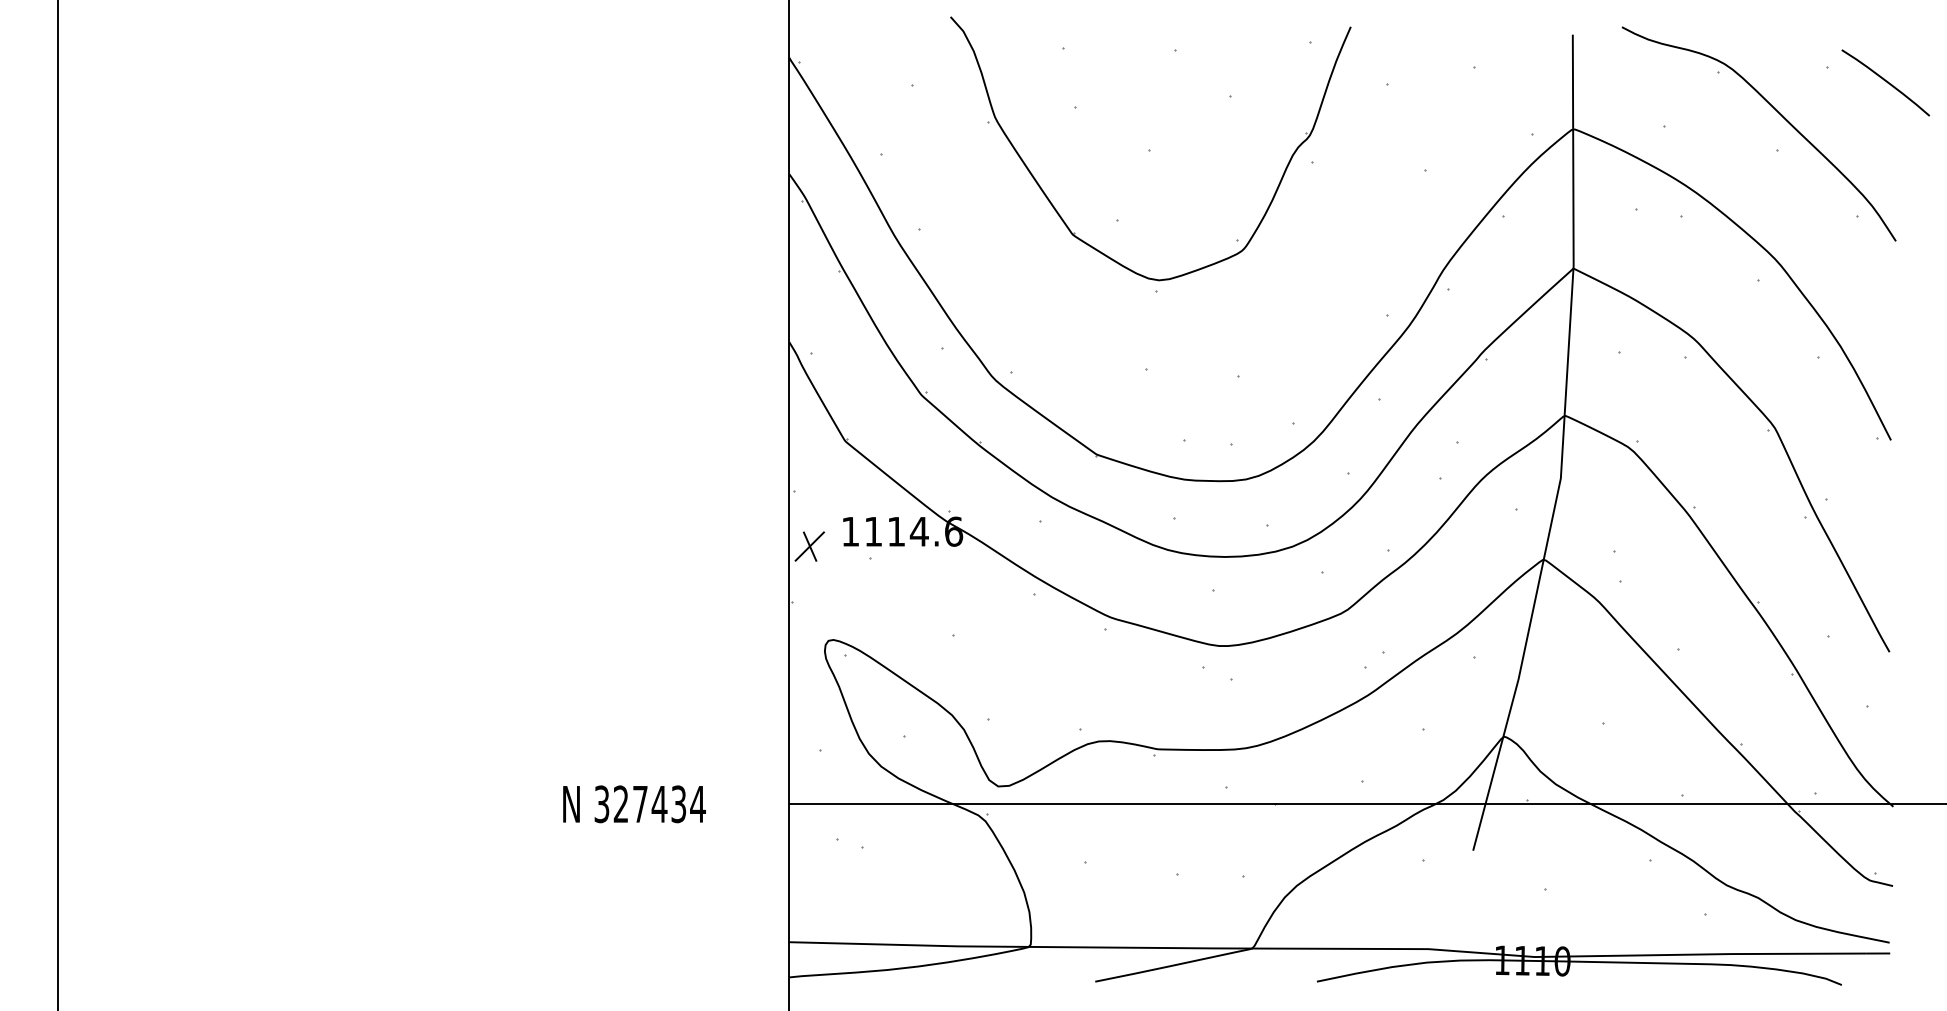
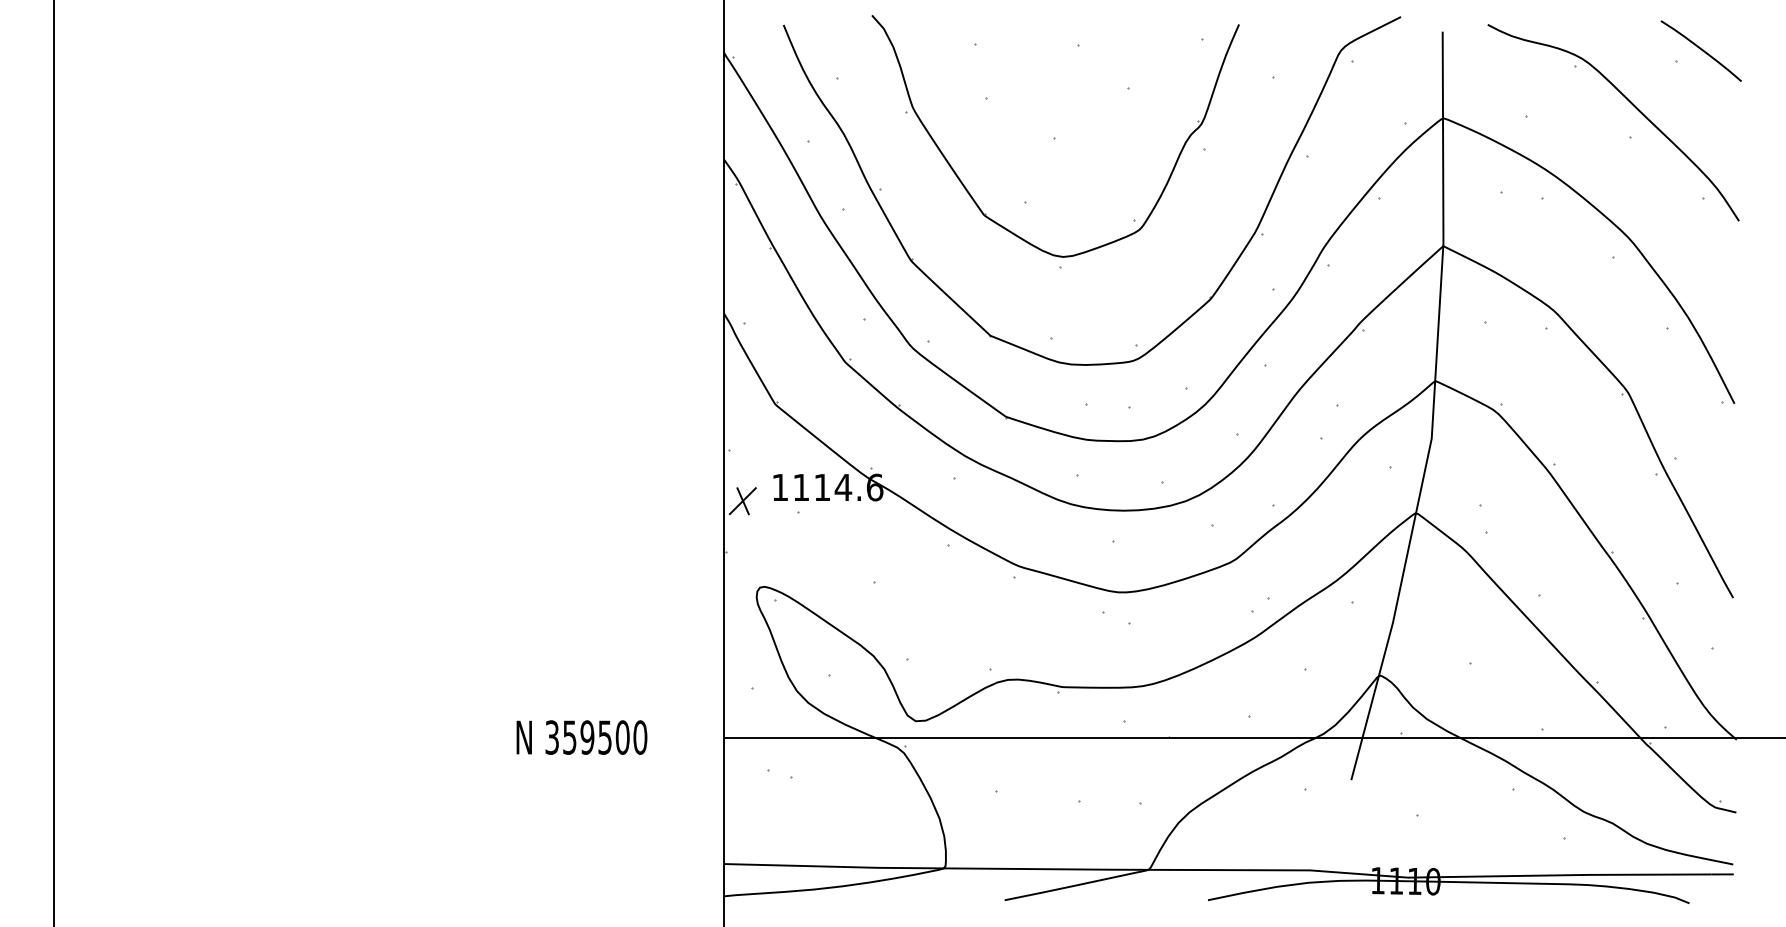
curve: (1885, 81) -> (1701, 49), moved
part: (1334, 303) -> (1224, 278), added
text: (659, 804) -> (604, 737), 327434 -> 359500

